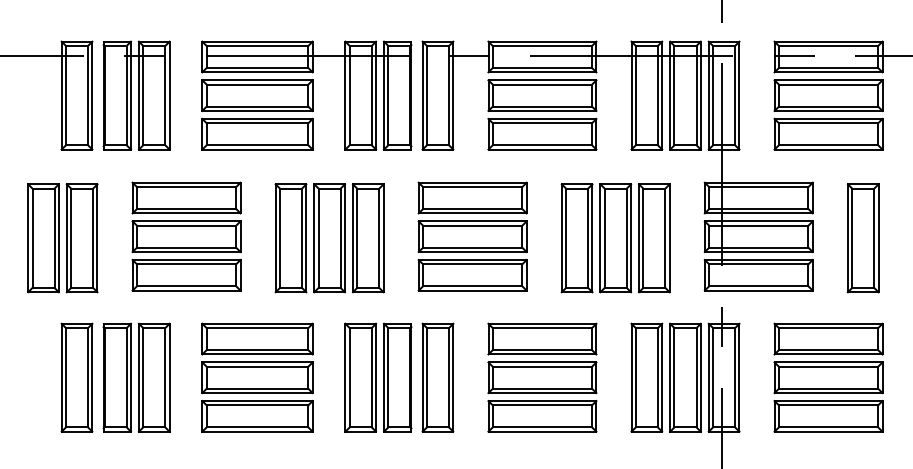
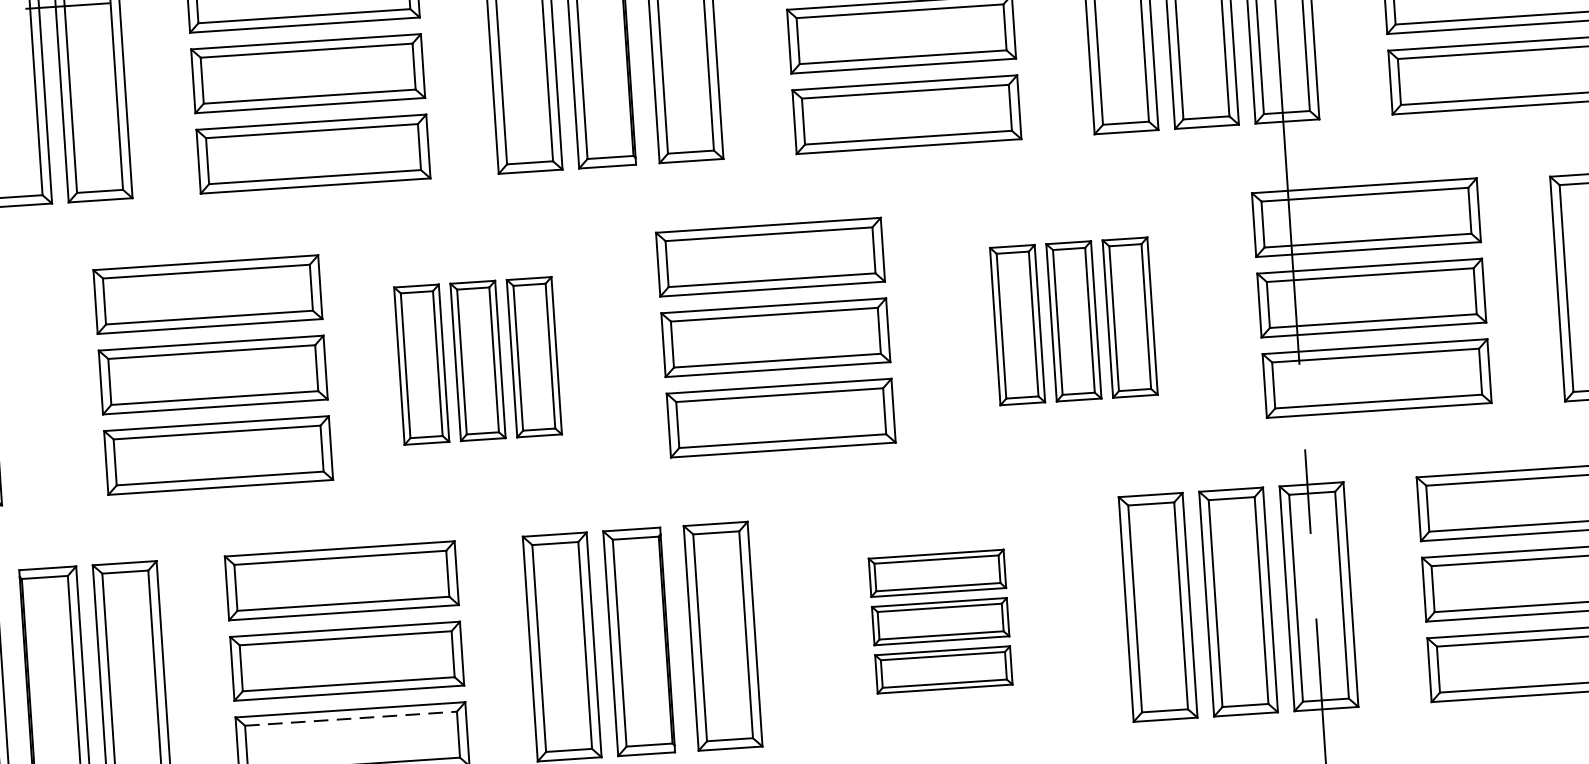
part: (186, 236) -> (213, 374), moved
part: (329, 238) -> (477, 361), size x0.7
part: (615, 238) -> (1073, 321), size x0.7
part: (542, 377) -> (940, 621), size x0.6
line: (257, 405) -> (350, 719), solid -> dashed

